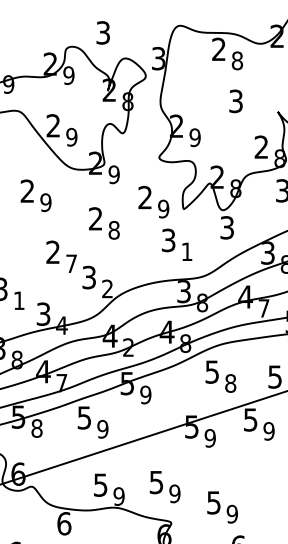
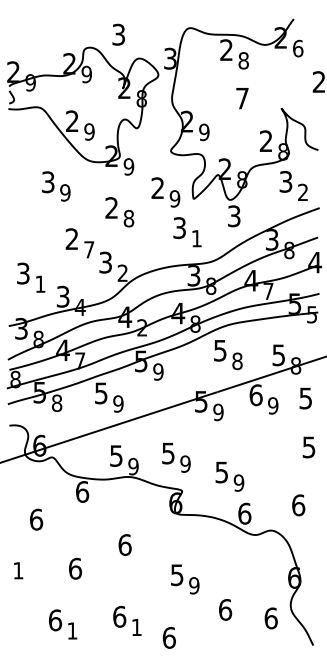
text: (236, 101) -> (242, 98), 3 -> 7
text: (27, 191) -> (48, 182), 2 -> 3
text: (250, 420) -> (255, 395), 5 -> 6

